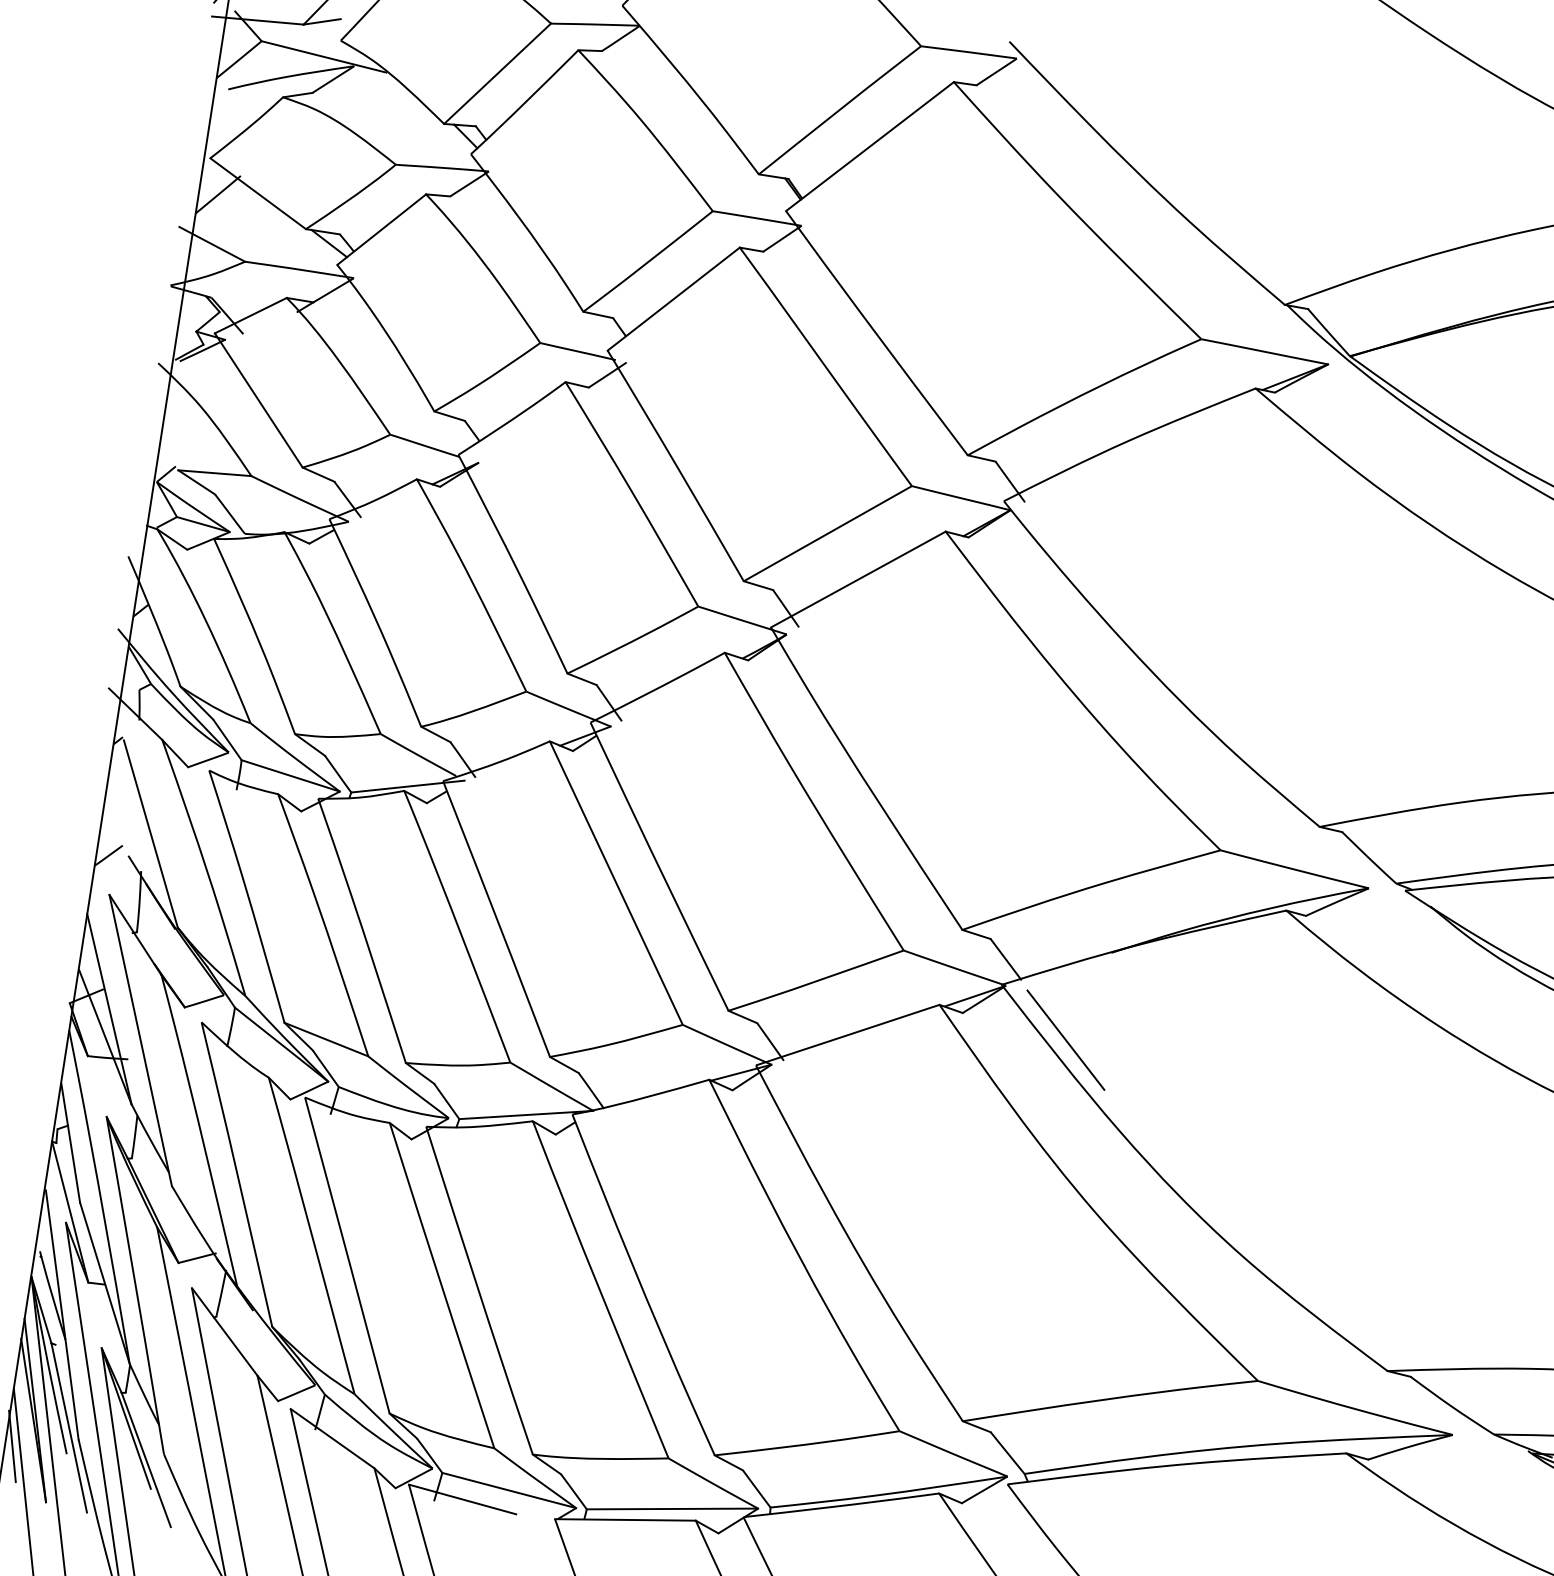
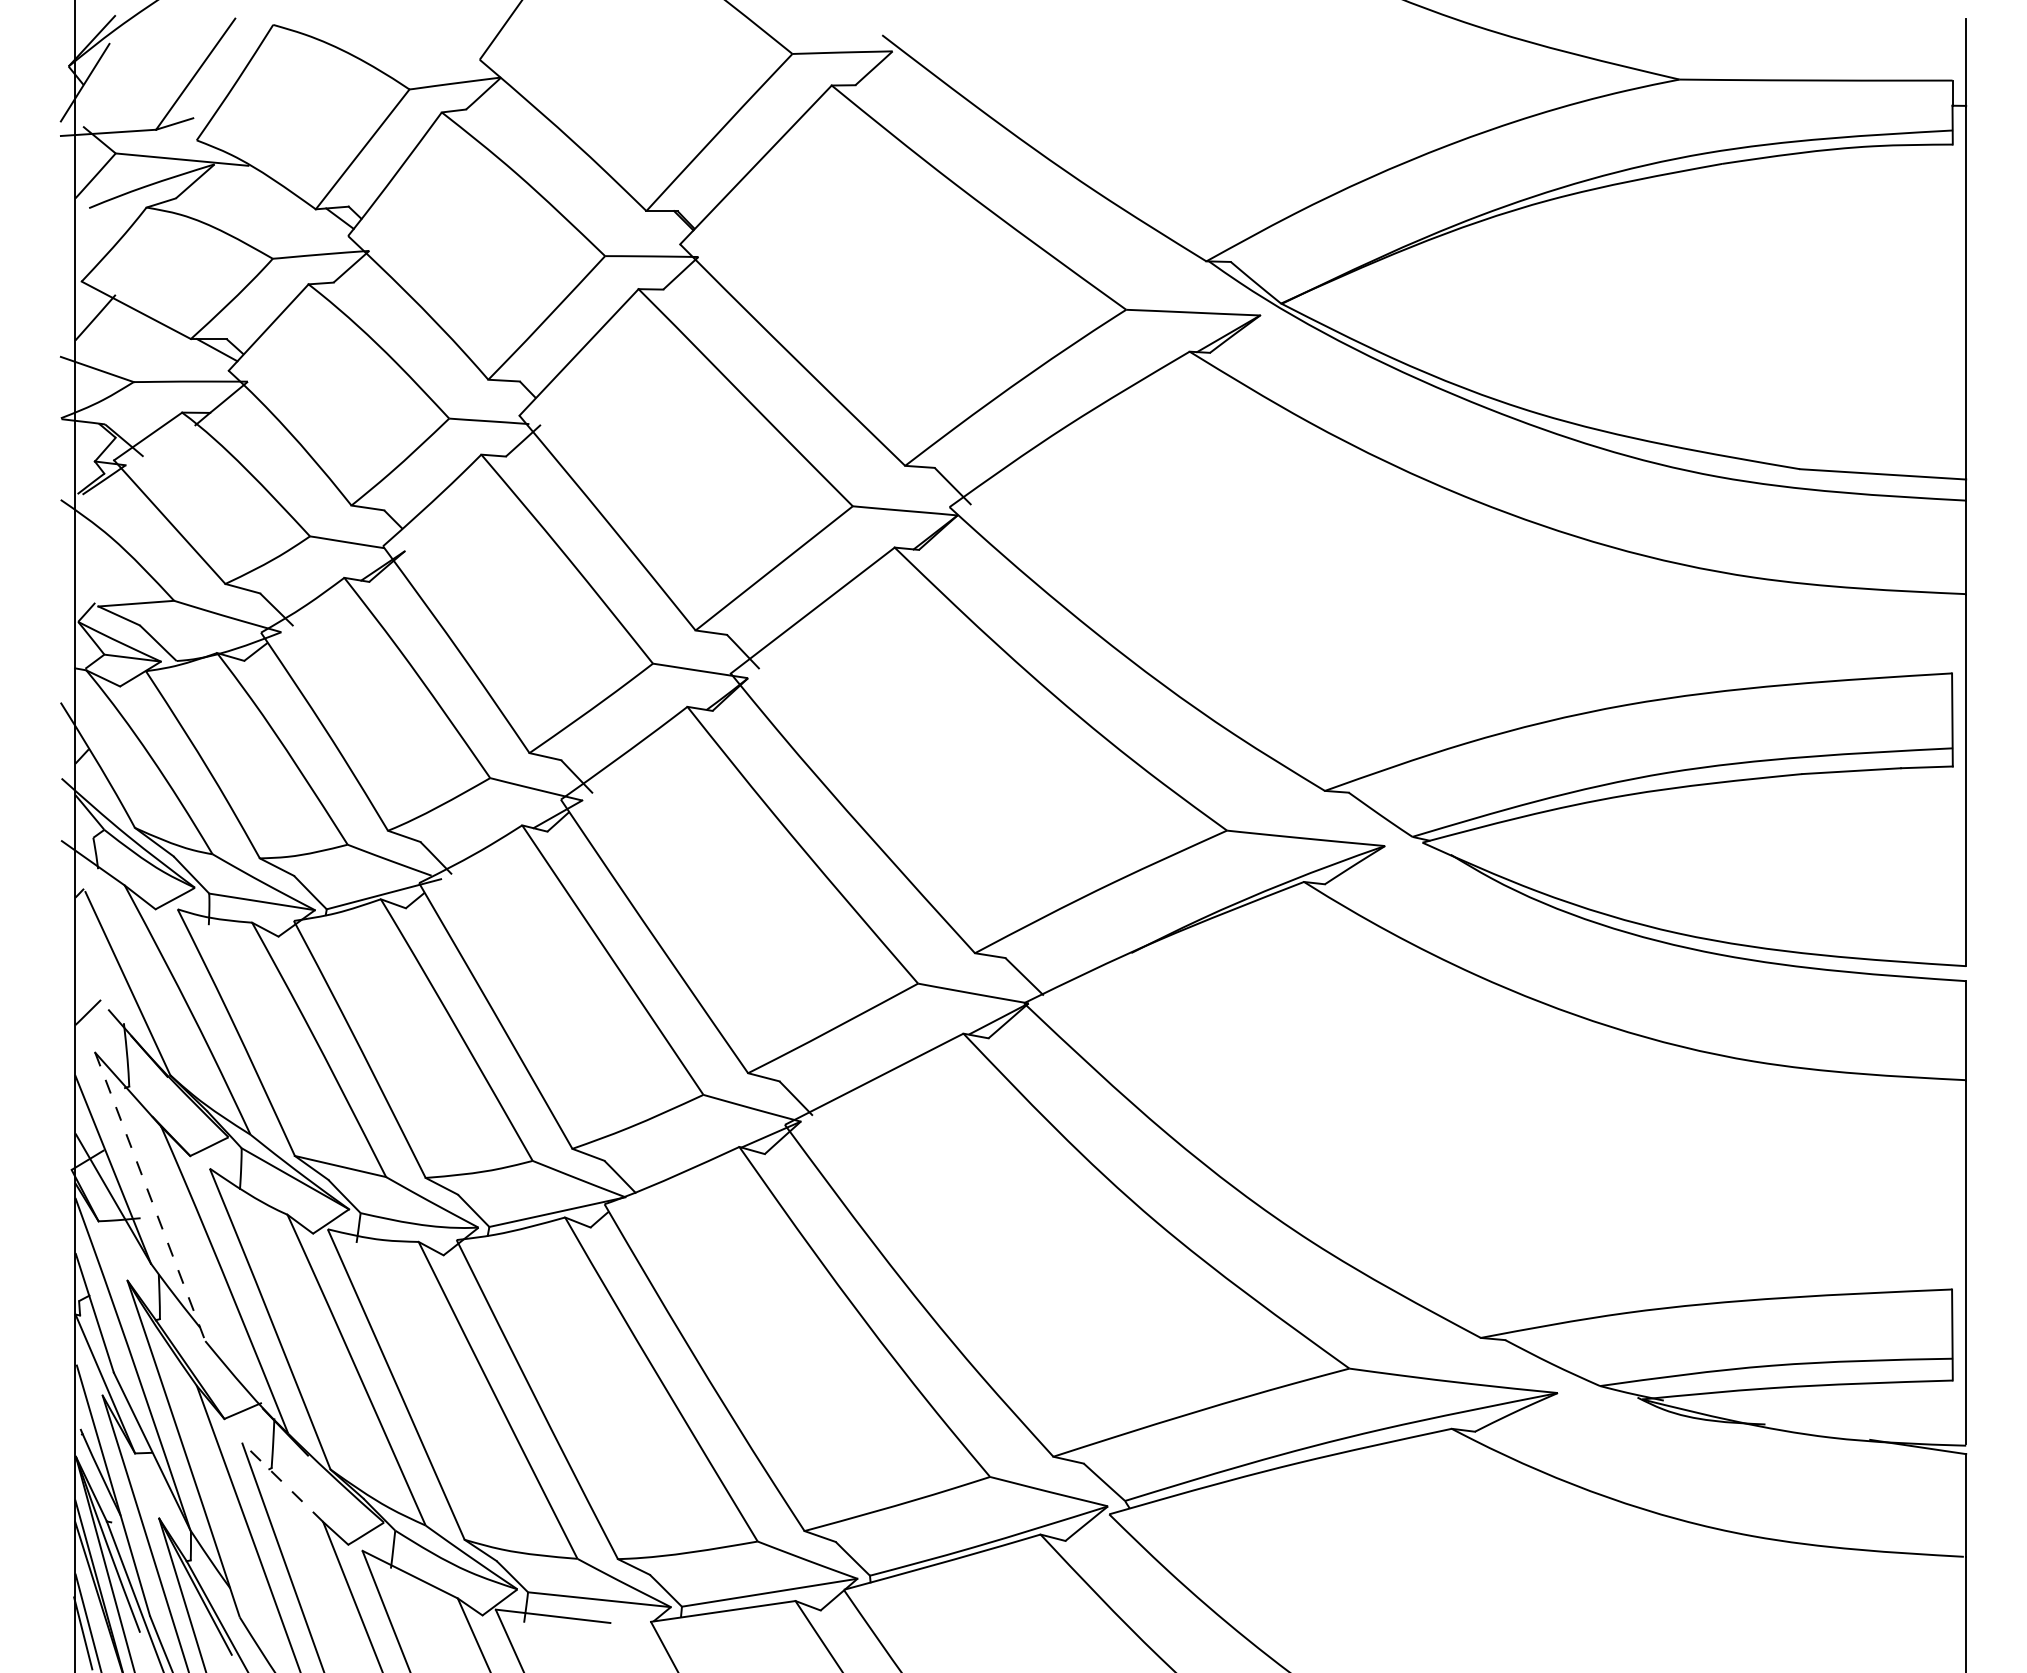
line: (1065, 1039) -> (1098, 1049), removed
line: (140, 1041) -> (150, 1197), solid -> dashed
line: (224, 1332) -> (282, 1482), solid -> dashed

